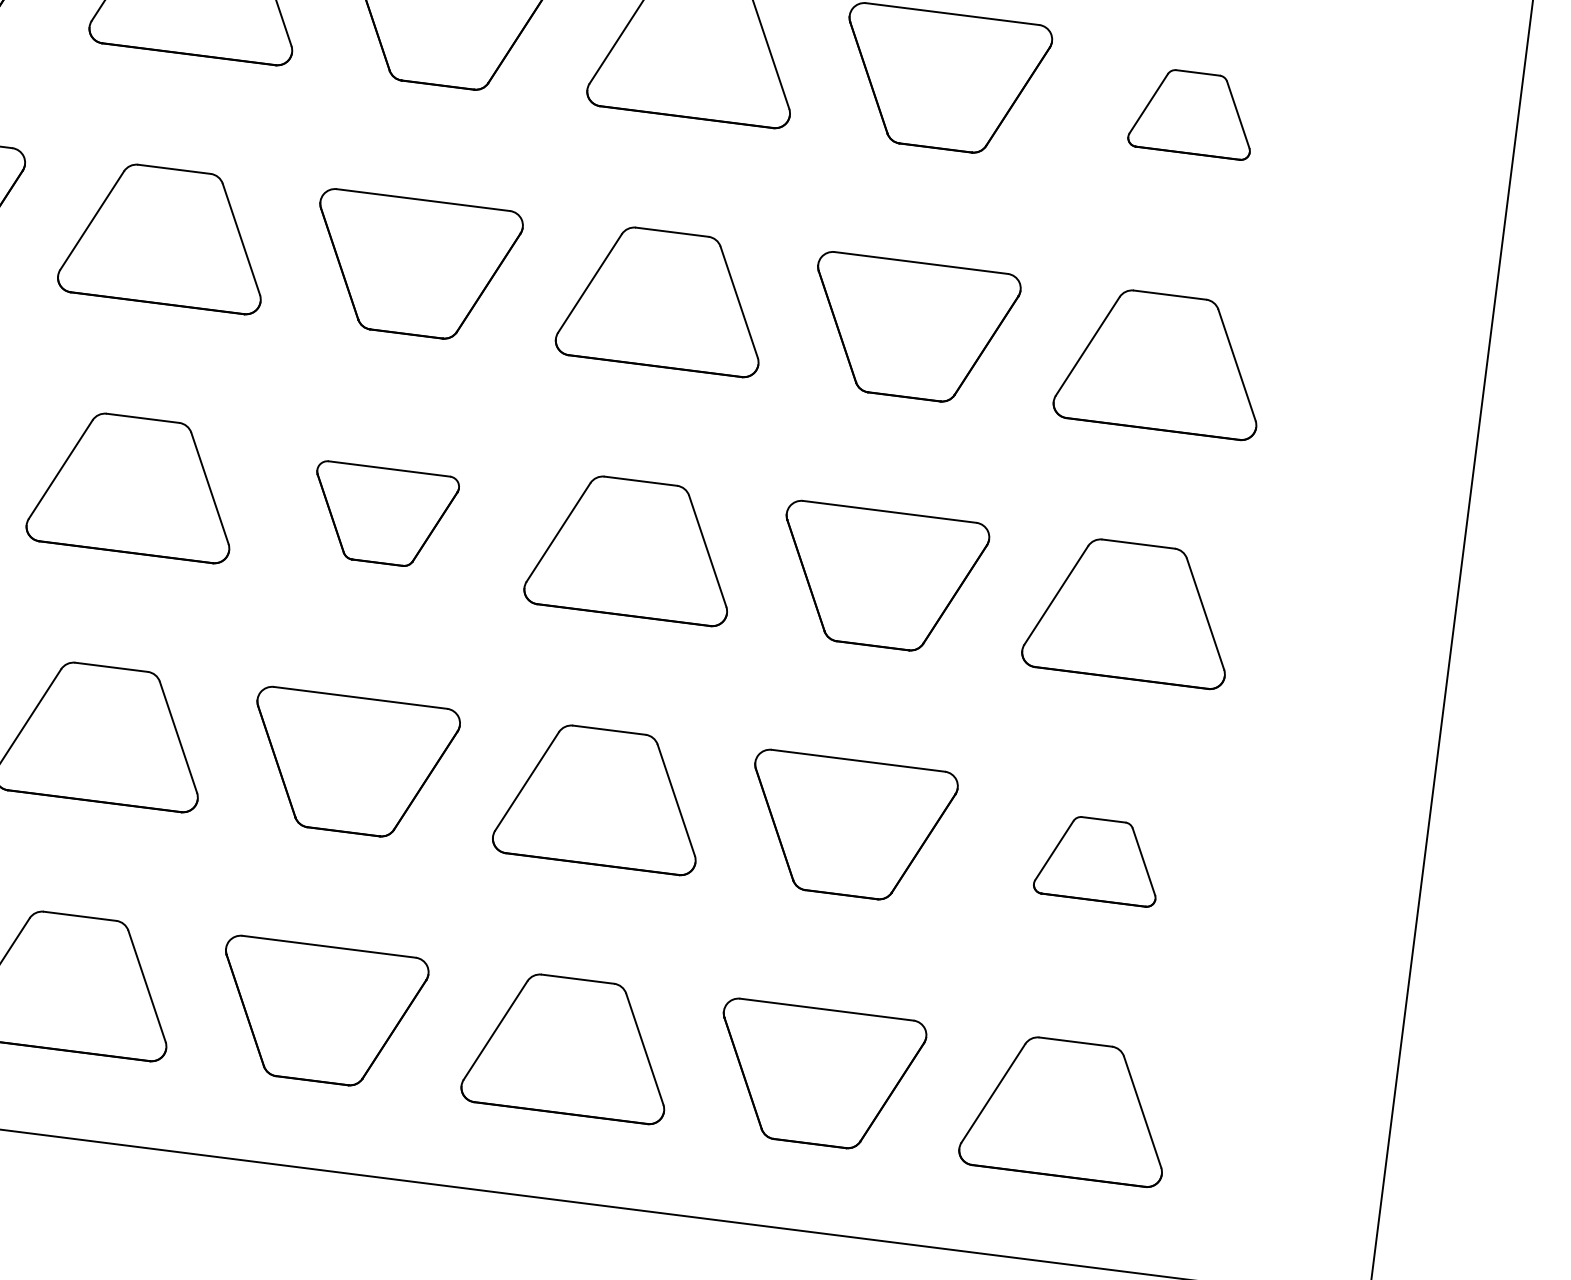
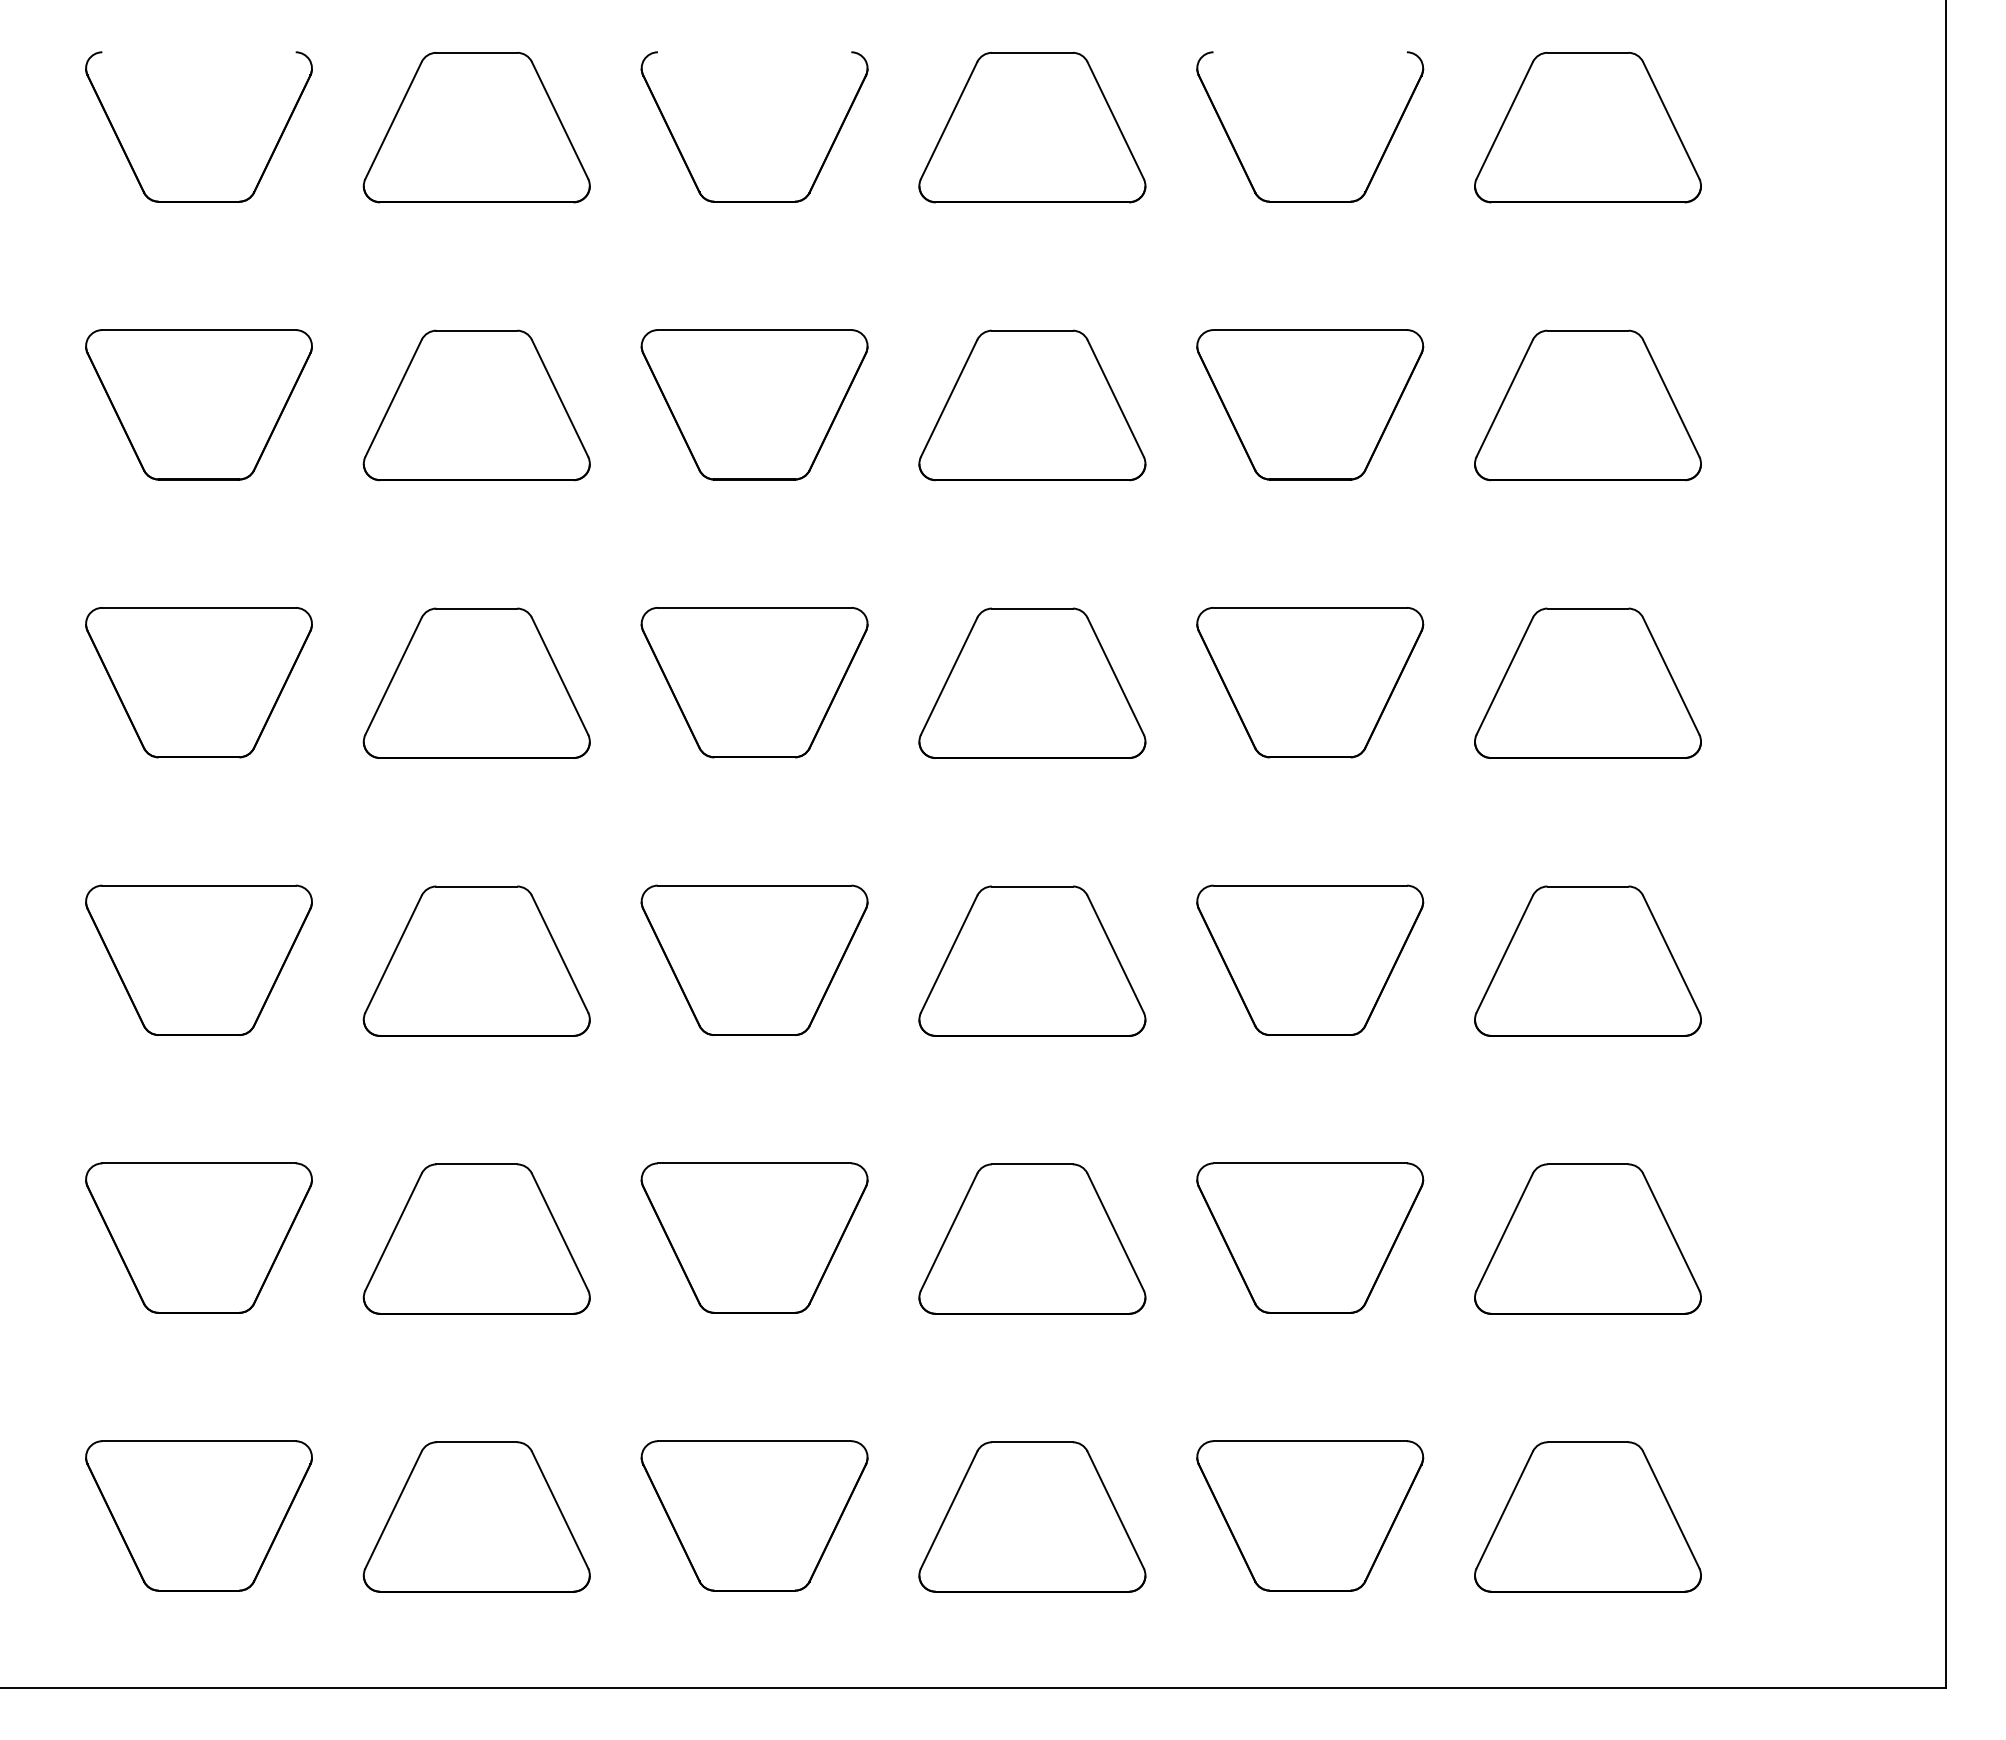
part: (1192, 113) -> (1587, 405), size x1.67
part: (383, 515) -> (754, 959), size x1.43
part: (1098, 859) -> (1587, 1238), size x1.67

